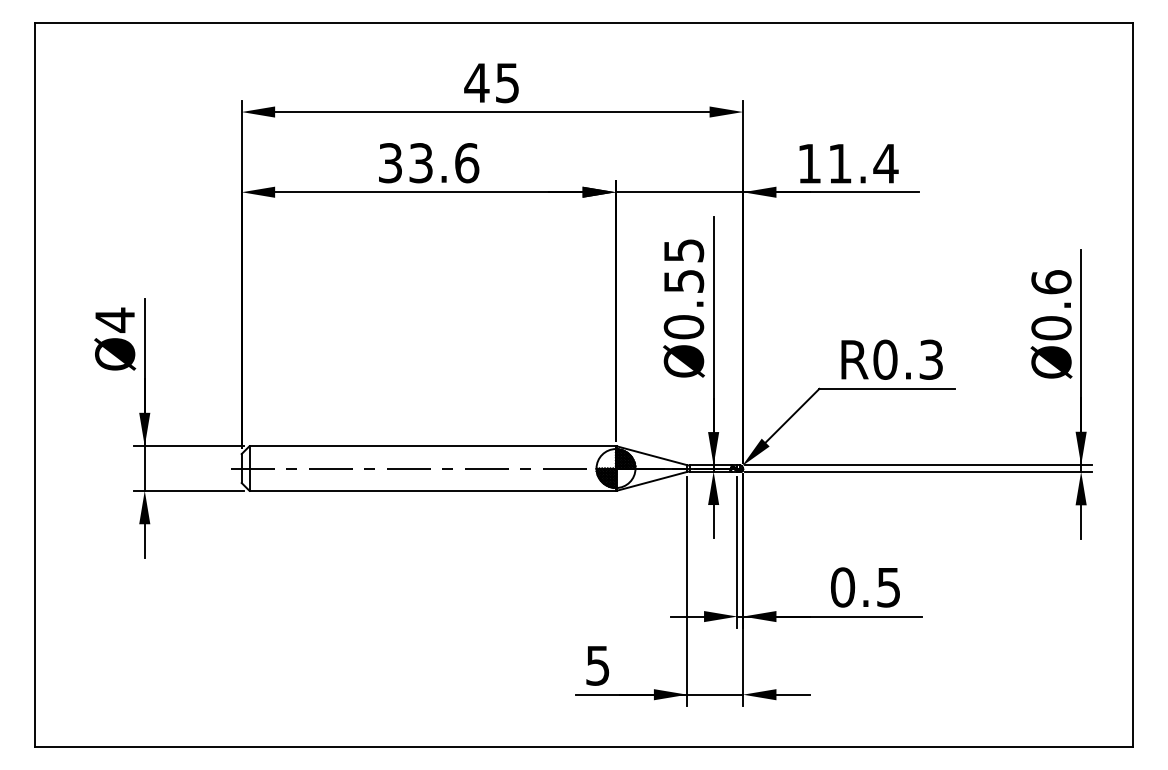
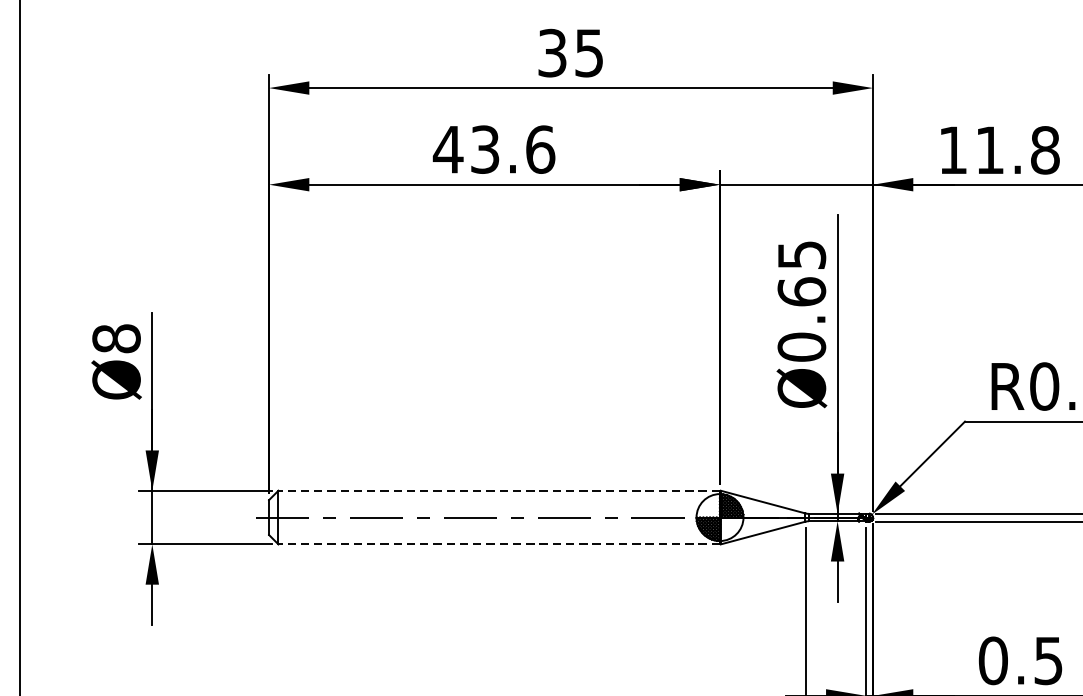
text: (476, 82) -> (551, 52), 45 -> 35
text: (390, 163) -> (448, 150), 33.6 -> 43.6
text: (885, 163) -> (1044, 150), 11.4 -> 11.8
text: (683, 281) -> (801, 292), Ø0.55 -> Ø0.65
text: (115, 320) -> (117, 339), Ø4 -> Ø8
line: (432, 446) -> (498, 490), solid -> dashed
line: (432, 490) -> (498, 544), solid -> dashed

